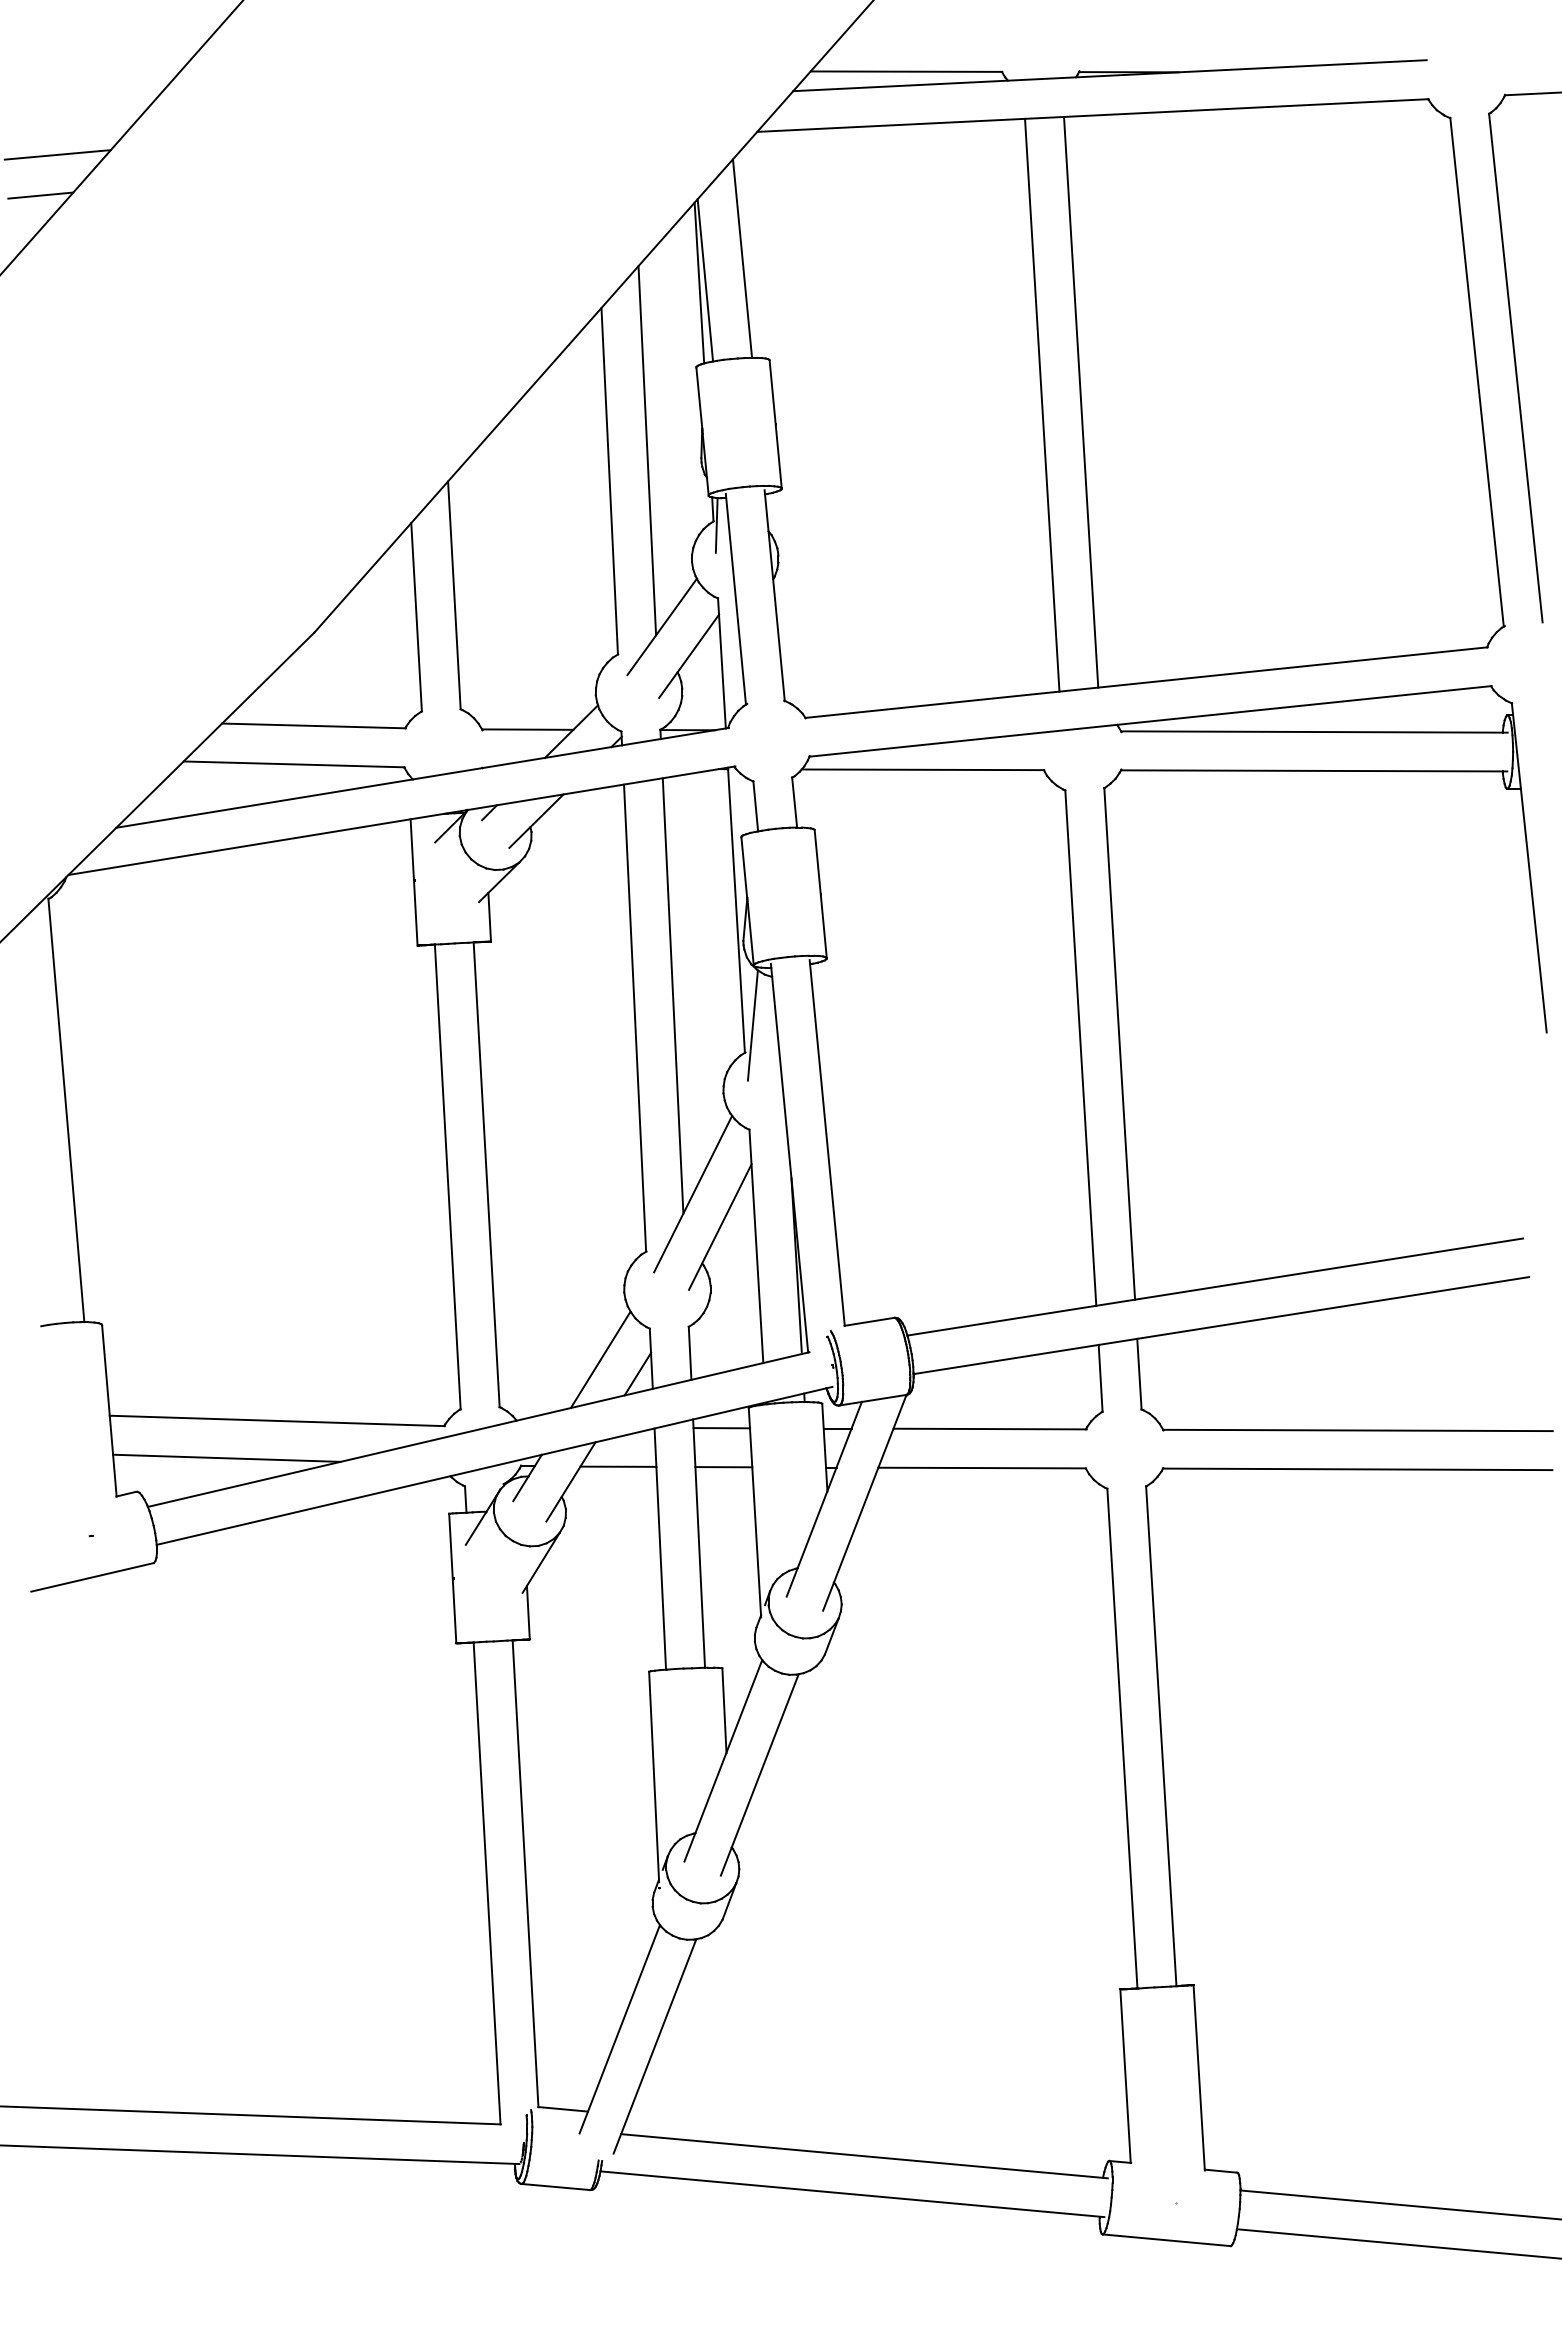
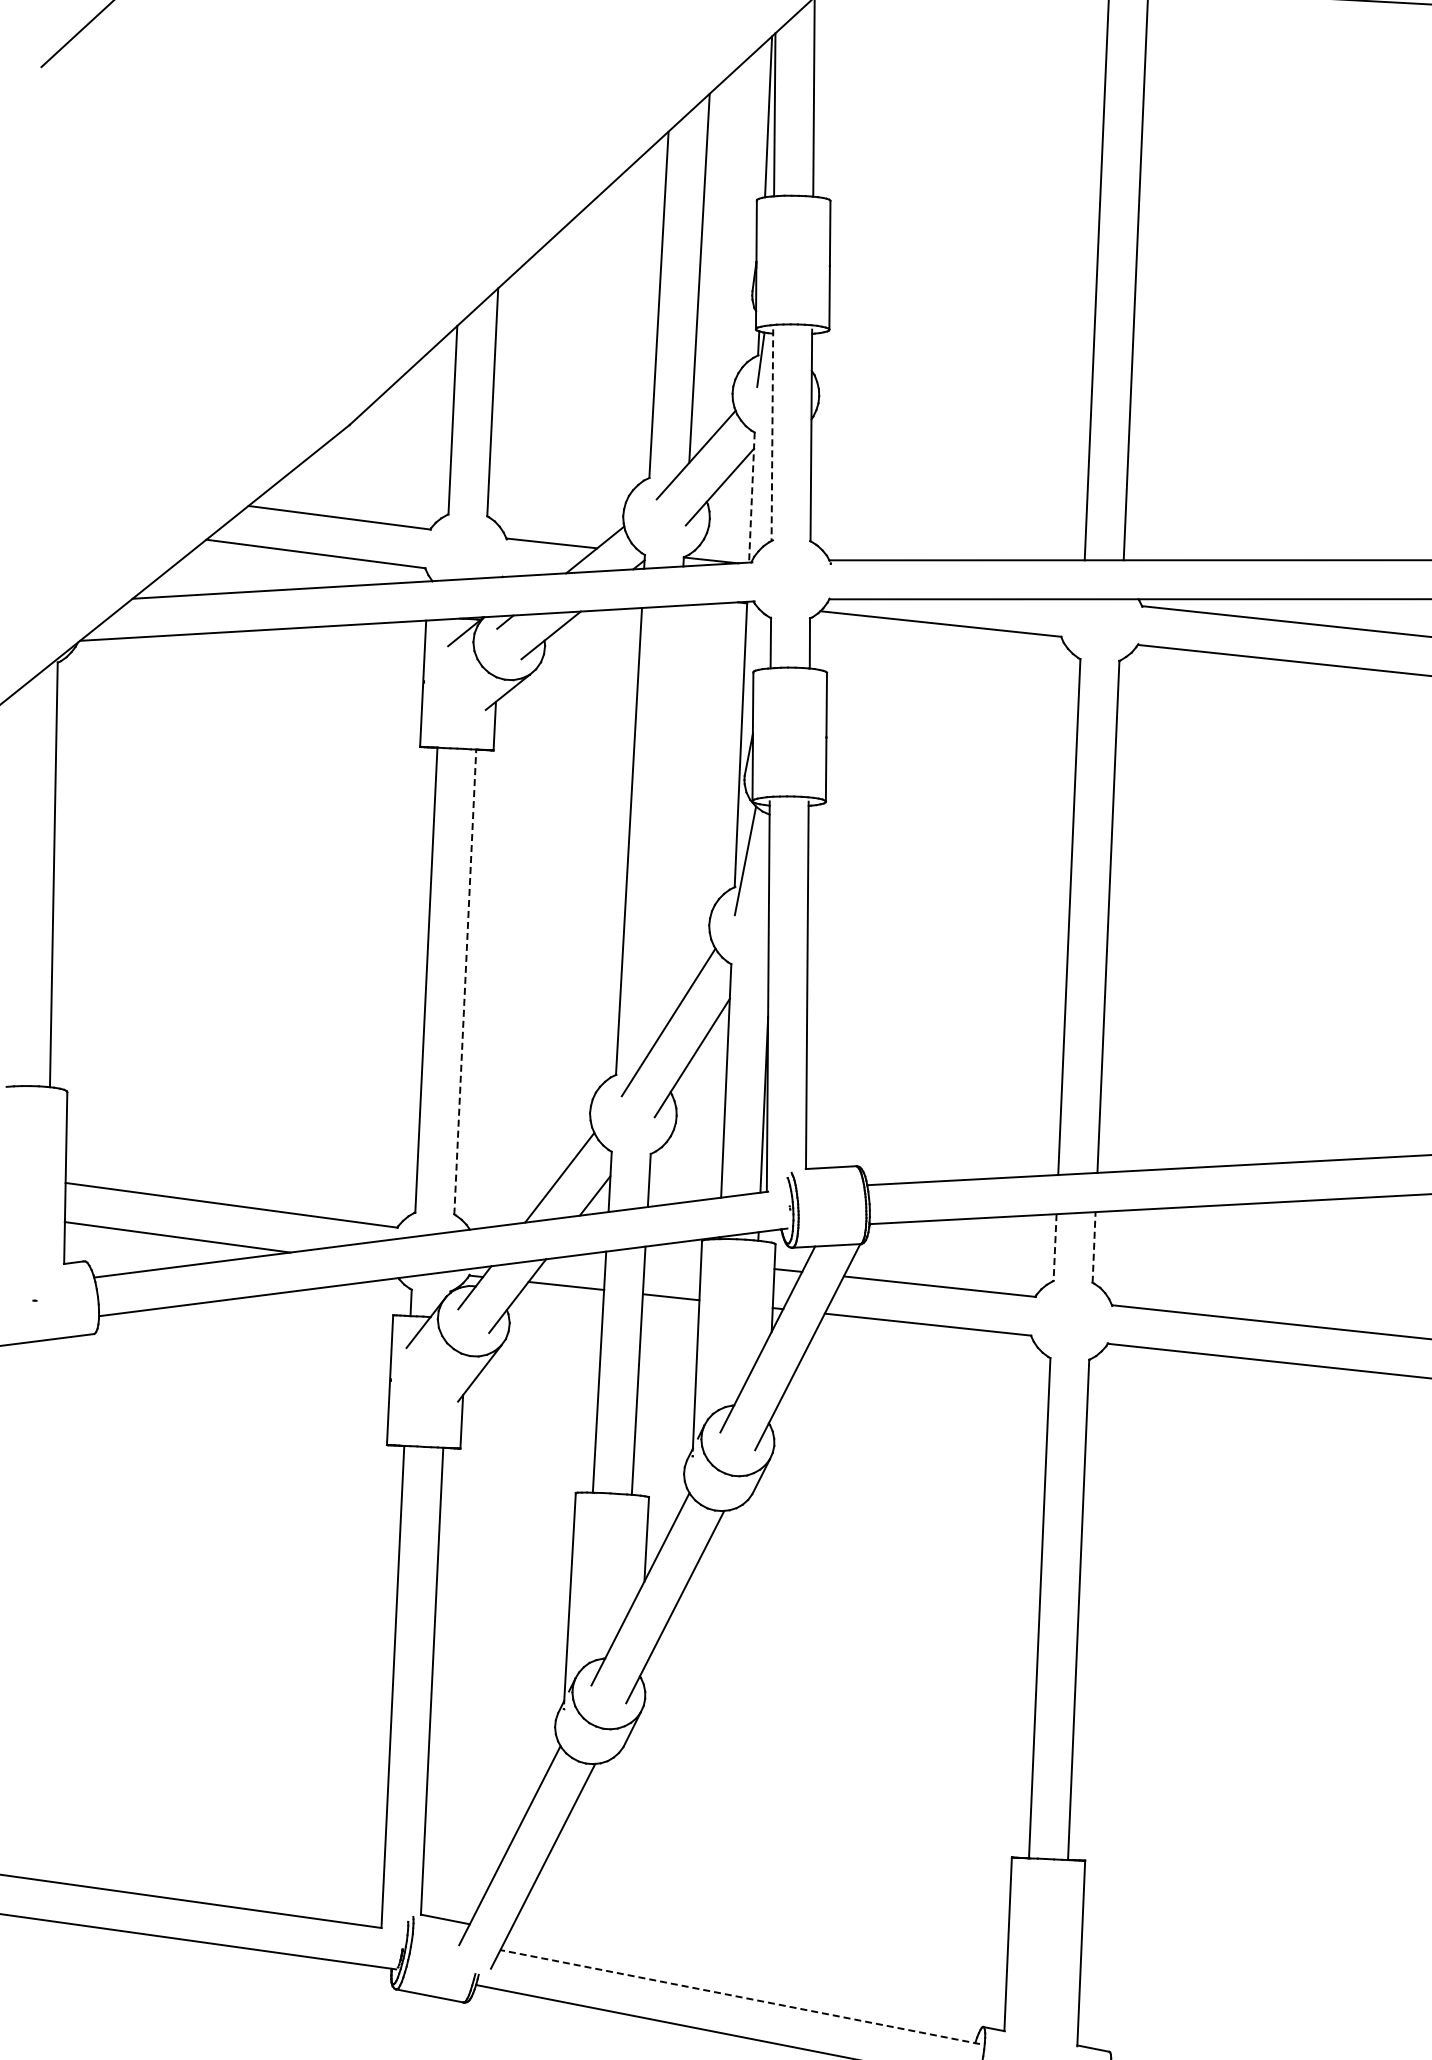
line: (735, 599) -> (771, 435), solid -> dashed
line: (721, 663) -> (751, 497), solid -> dashed
line: (672, 995) -> (668, 822), removed
line: (486, 1174) -> (465, 981), solid -> dashed
line: (1139, 1373) -> (1094, 1246), solid -> dashed
line: (1100, 1378) -> (1054, 1247), solid -> dashed
line: (721, 1428) -> (672, 1258), removed
line: (863, 2156) -> (739, 1997), solid -> dashed

